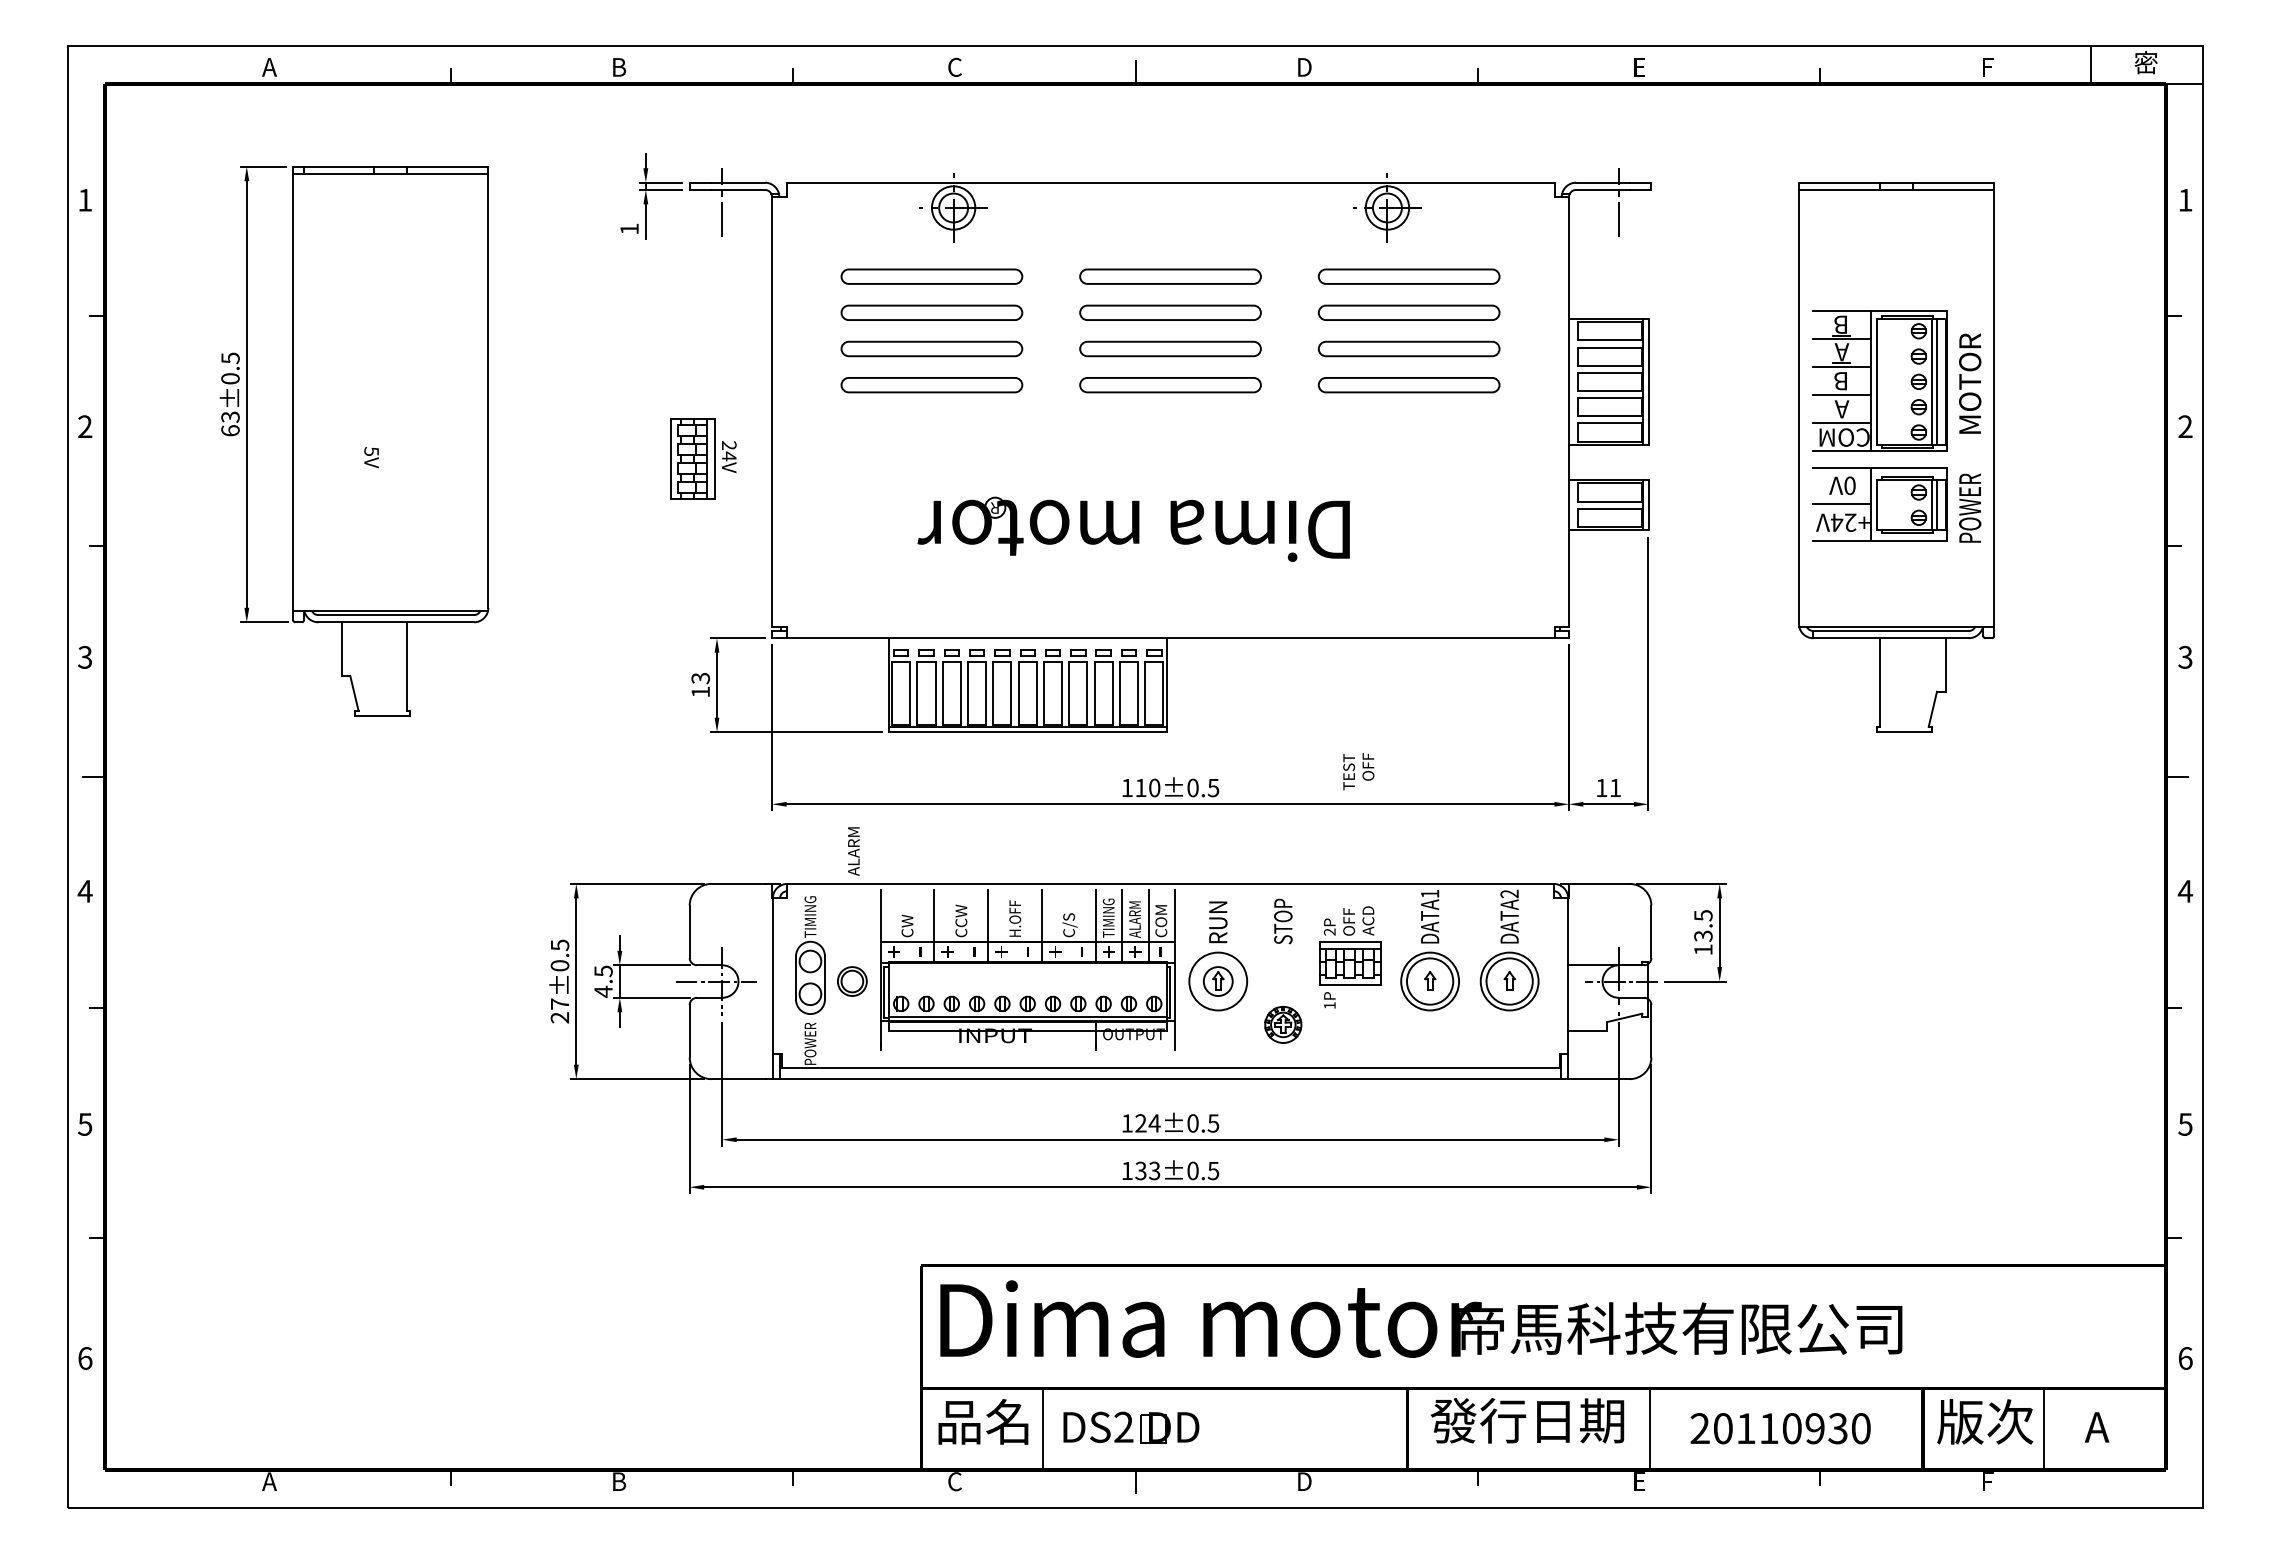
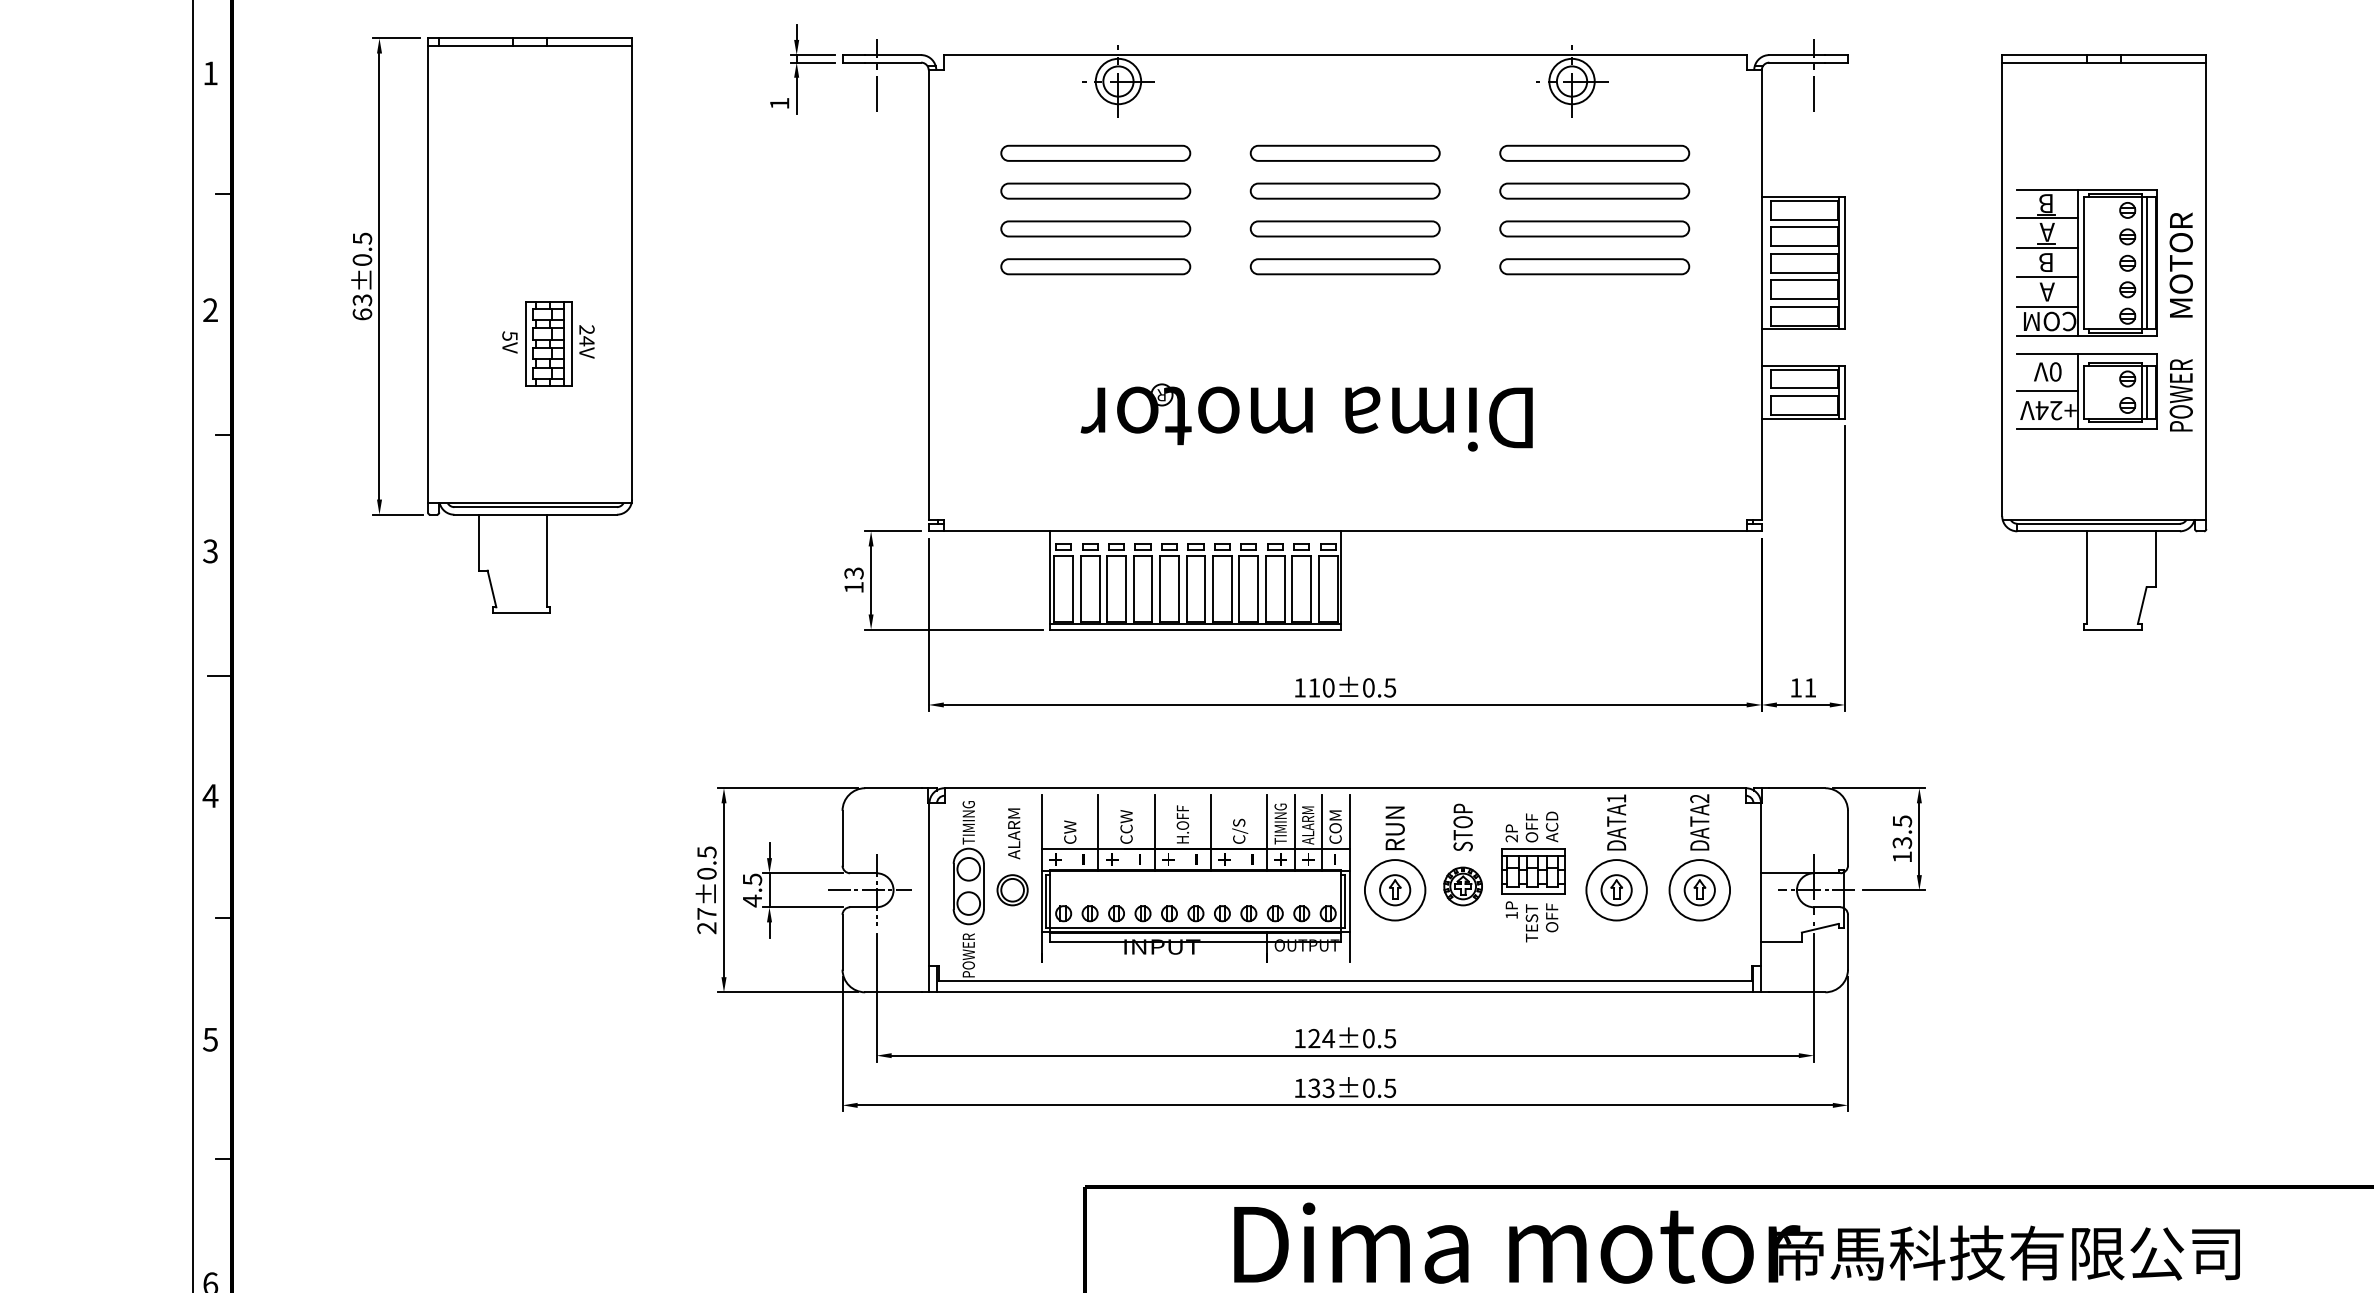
part: (703, 458) -> (560, 343), moved
text: (1358, 771) -> (1541, 922), moved
text: (853, 851) -> (1013, 833), moved
circle: (1429, 981) -> (1616, 890), size x0.62
circle: (1509, 981) -> (1699, 890), size x0.62
part: (1283, 1024) -> (1463, 886), moved
text: (1421, 1318) -> (1737, 1242), moved

